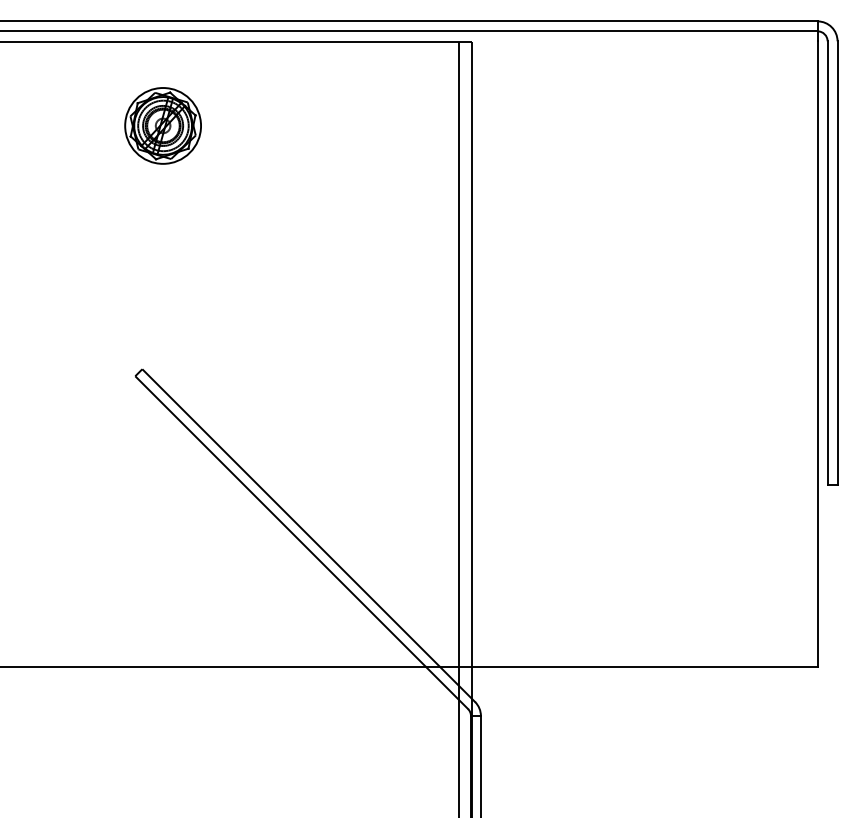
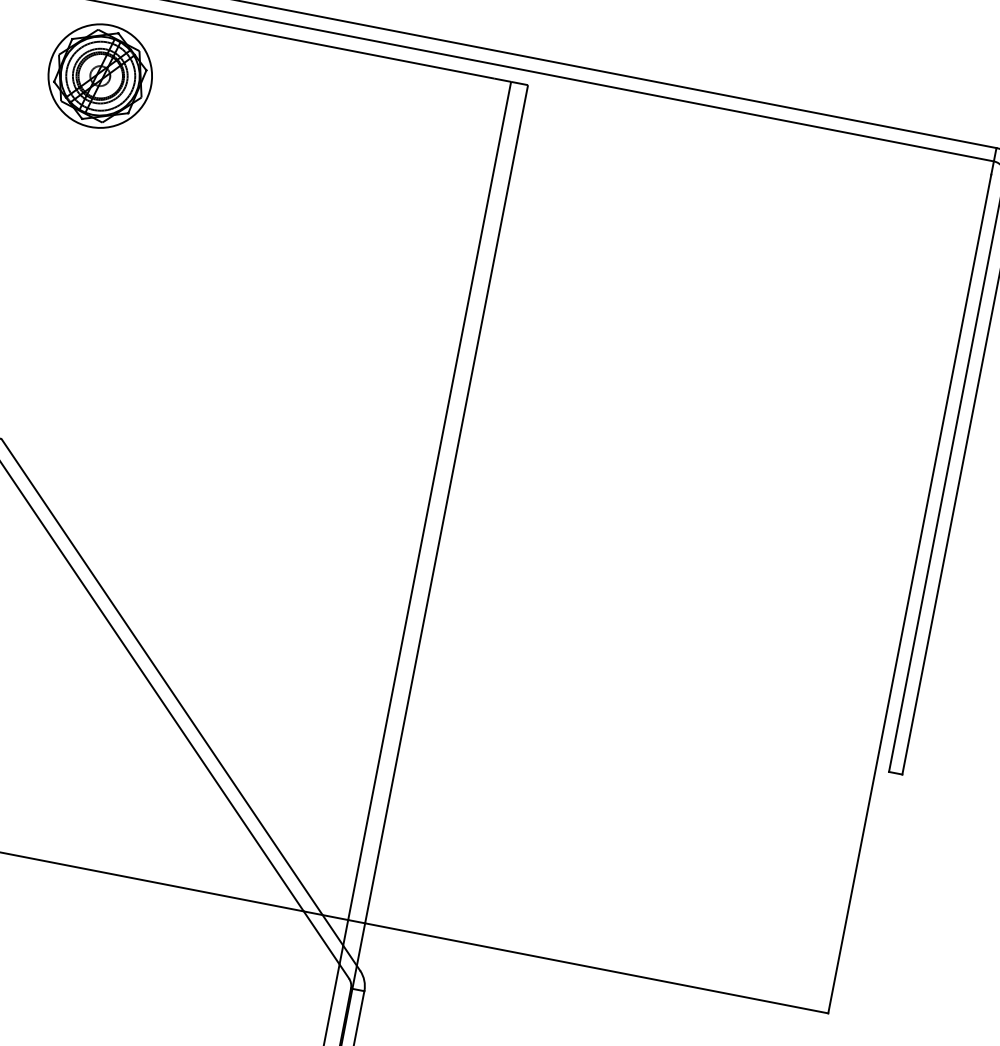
part: (162, 125) -> (99, 75), moved

